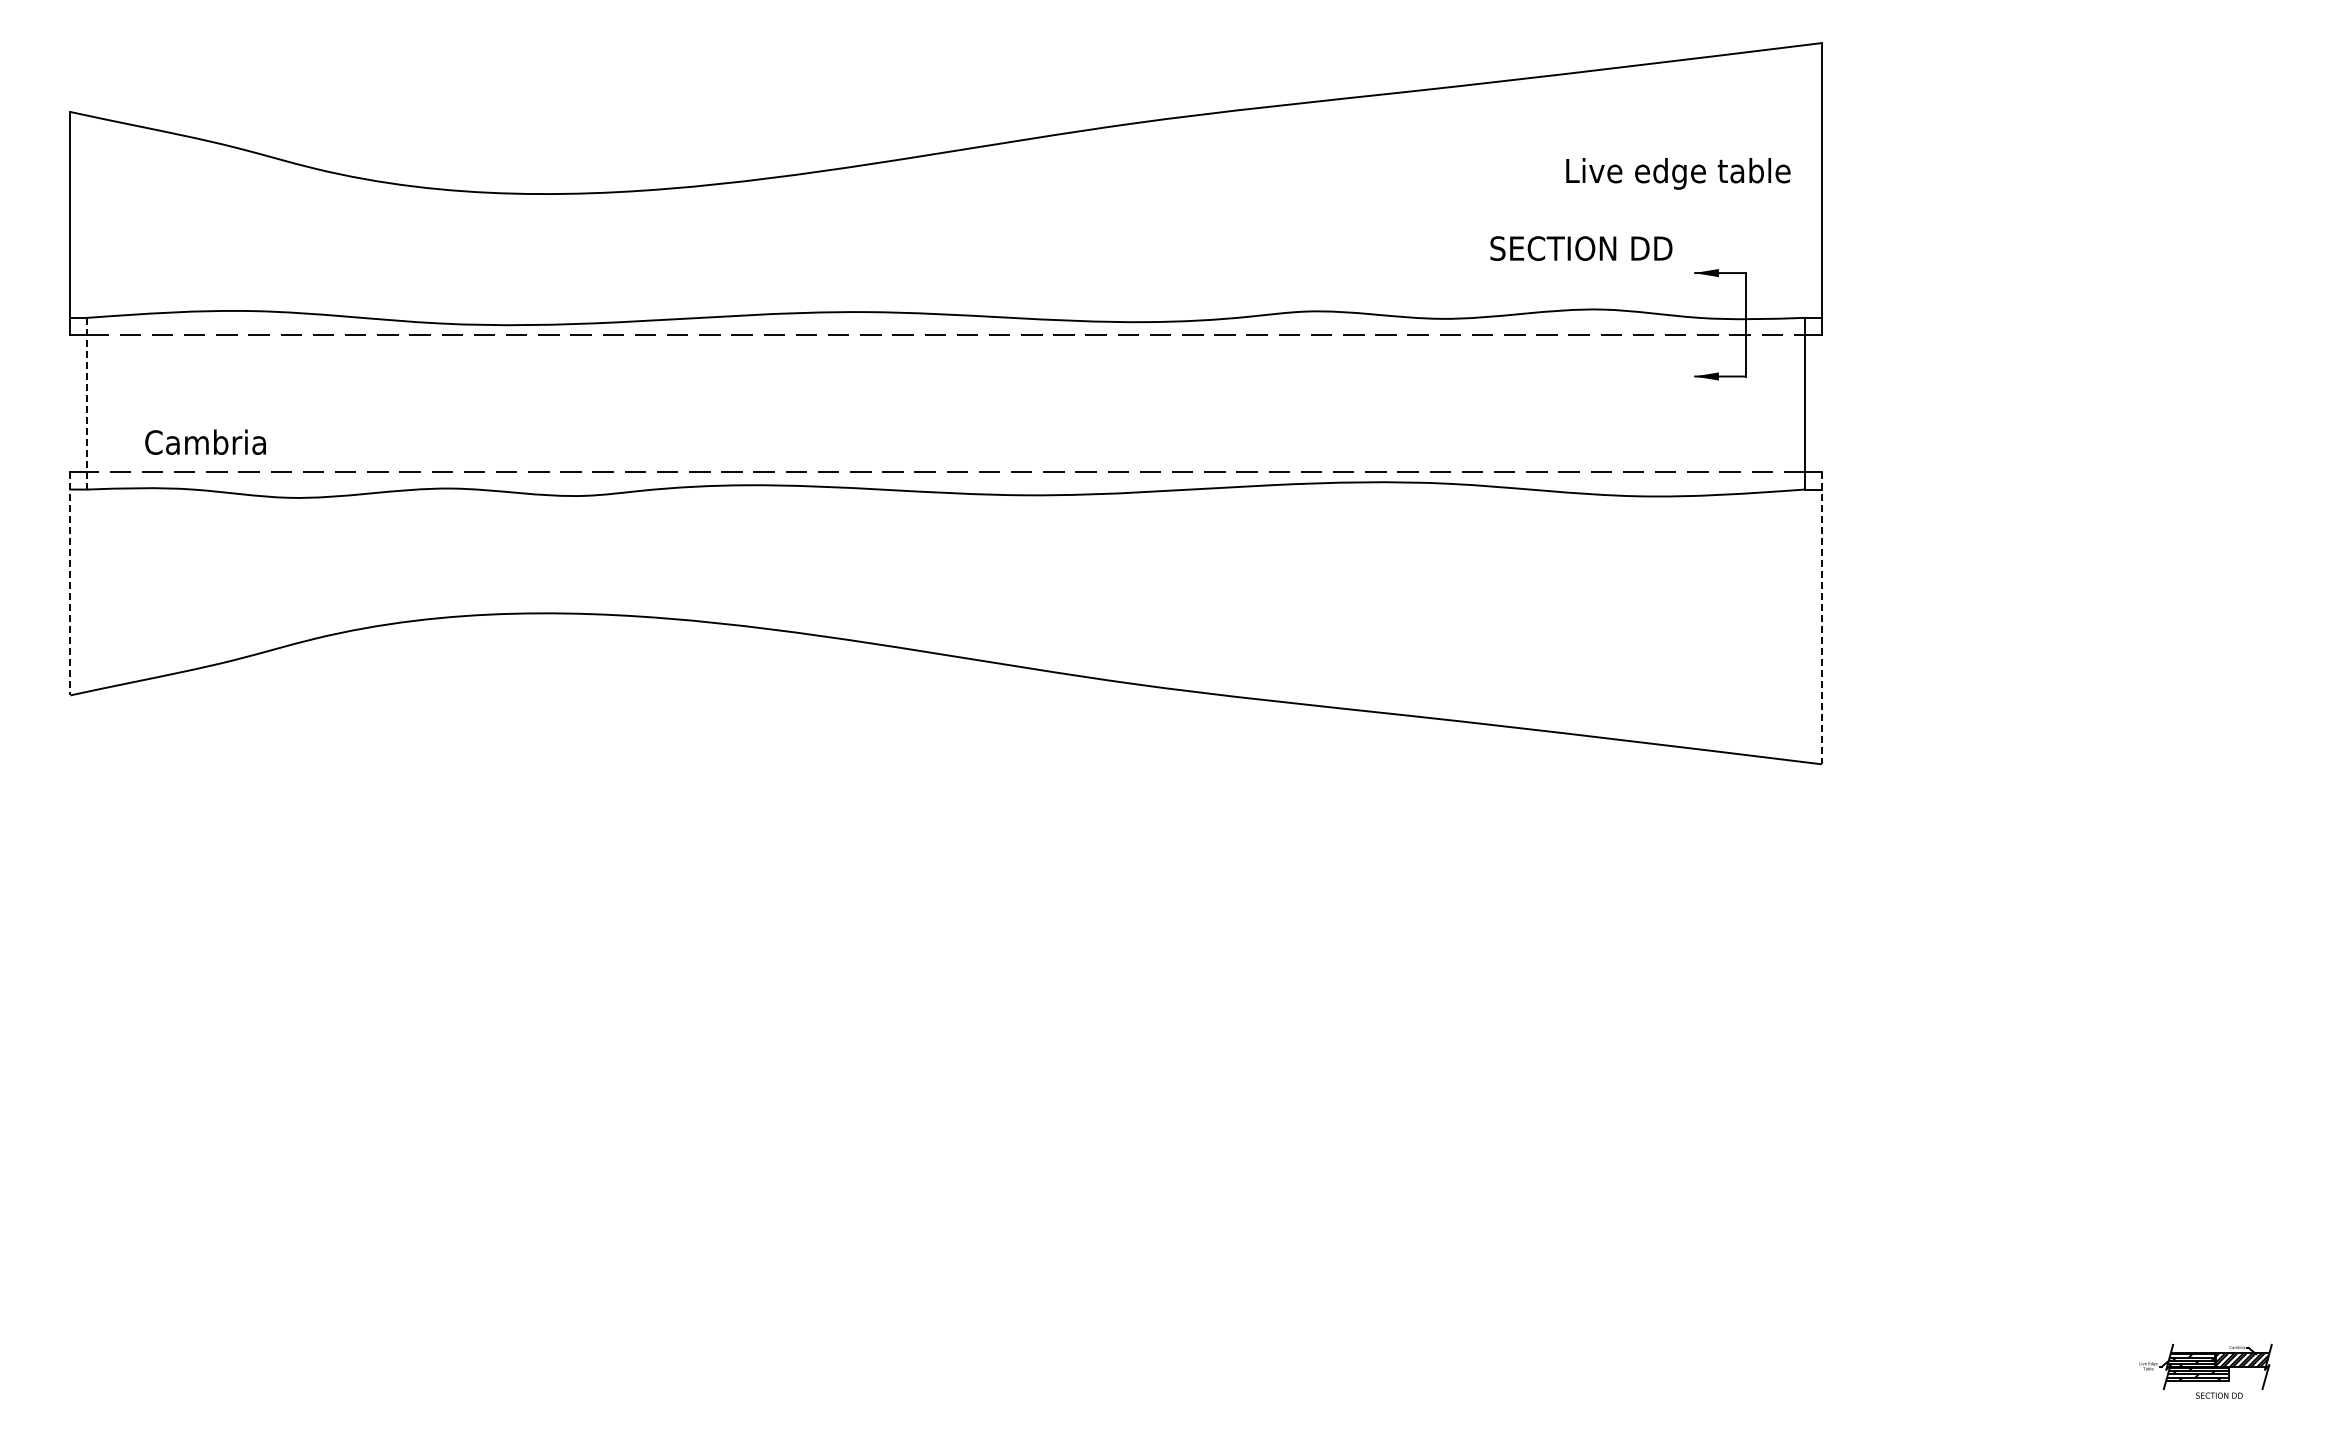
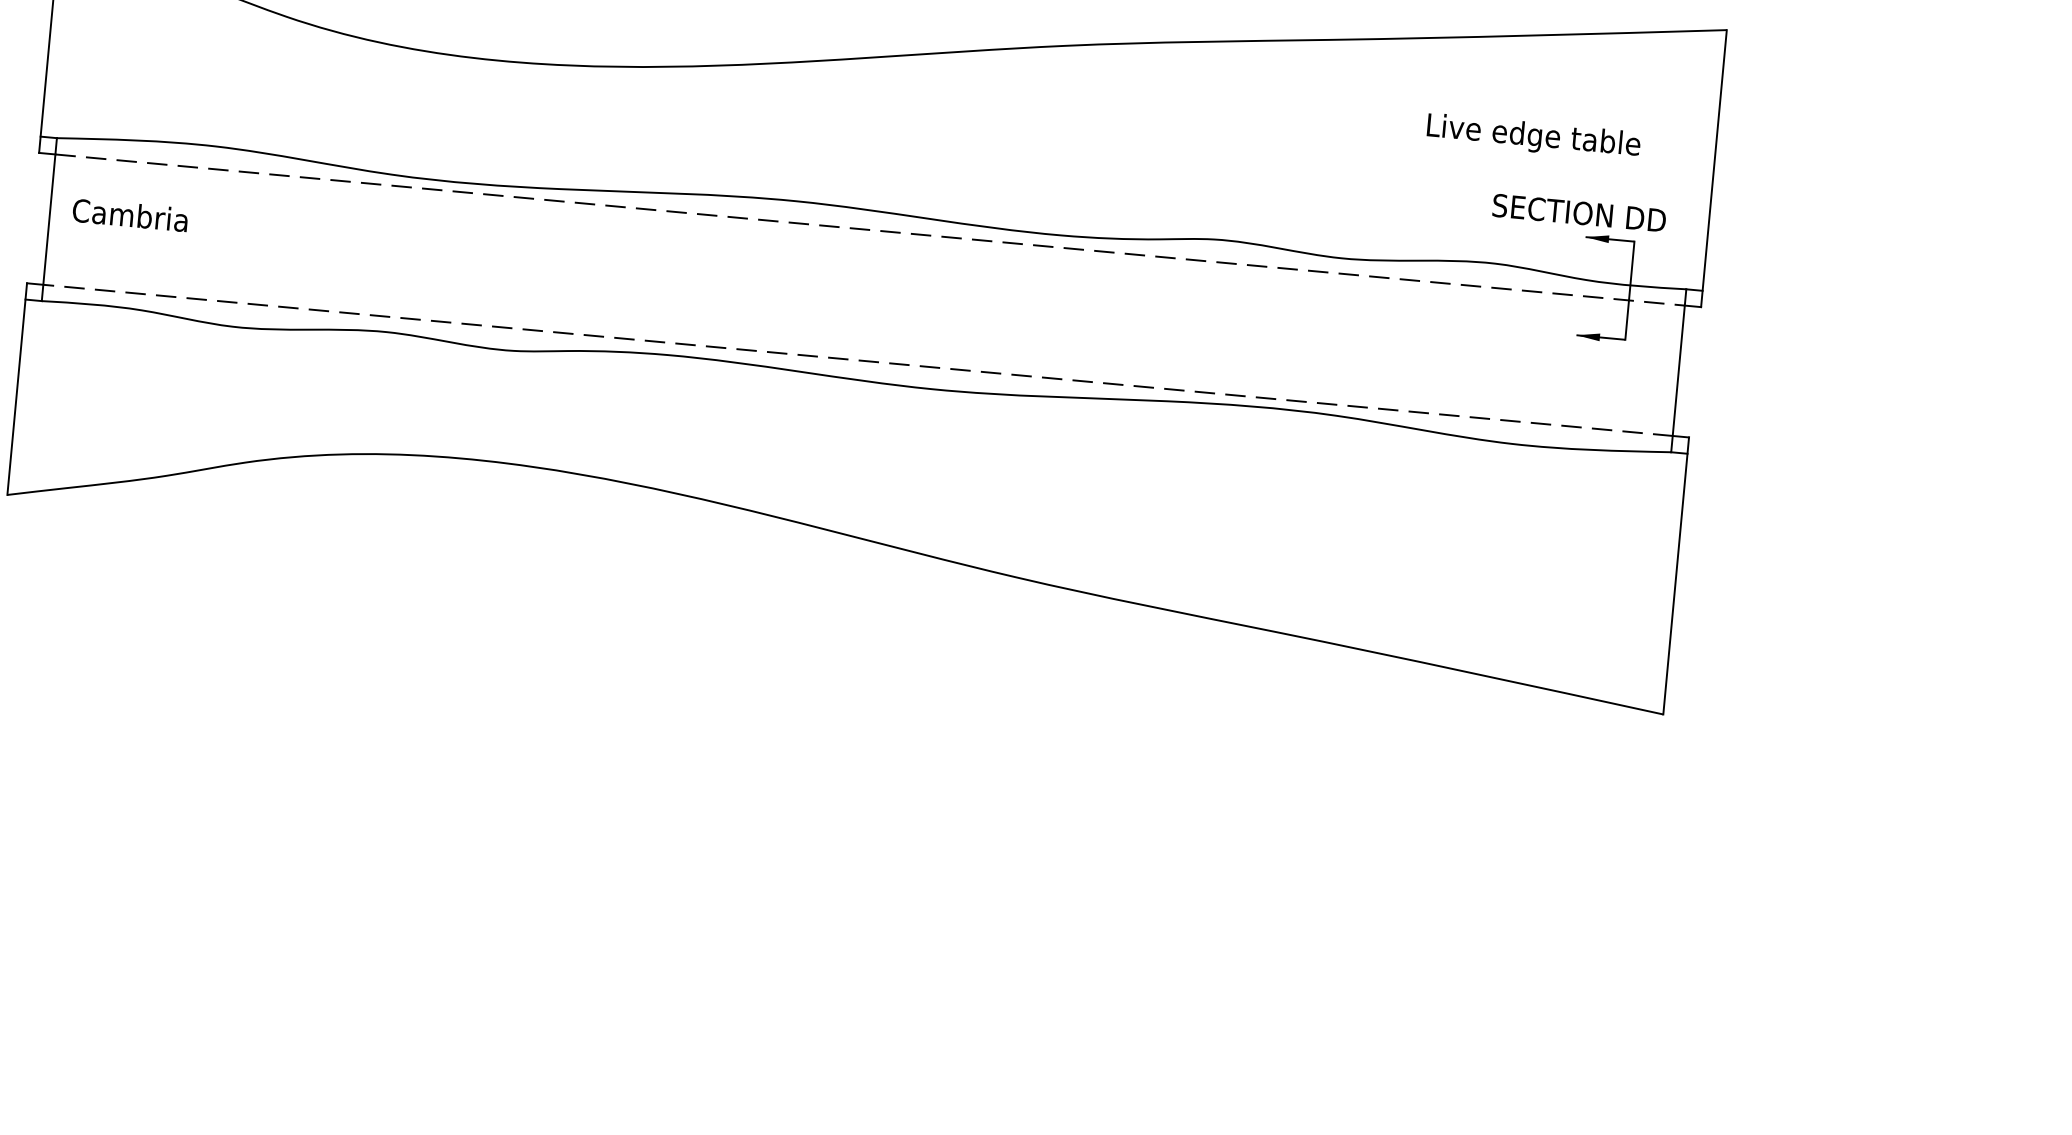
text: (1678, 173) -> (1533, 137), moved
text: (1581, 248) -> (1579, 213), moved
line: (87, 403) -> (49, 219), dashed -> solid
text: (205, 441) -> (130, 214), moved
line: (70, 583) -> (17, 388), dashed -> solid
line: (1821, 618) -> (1675, 576), dashed -> solid

